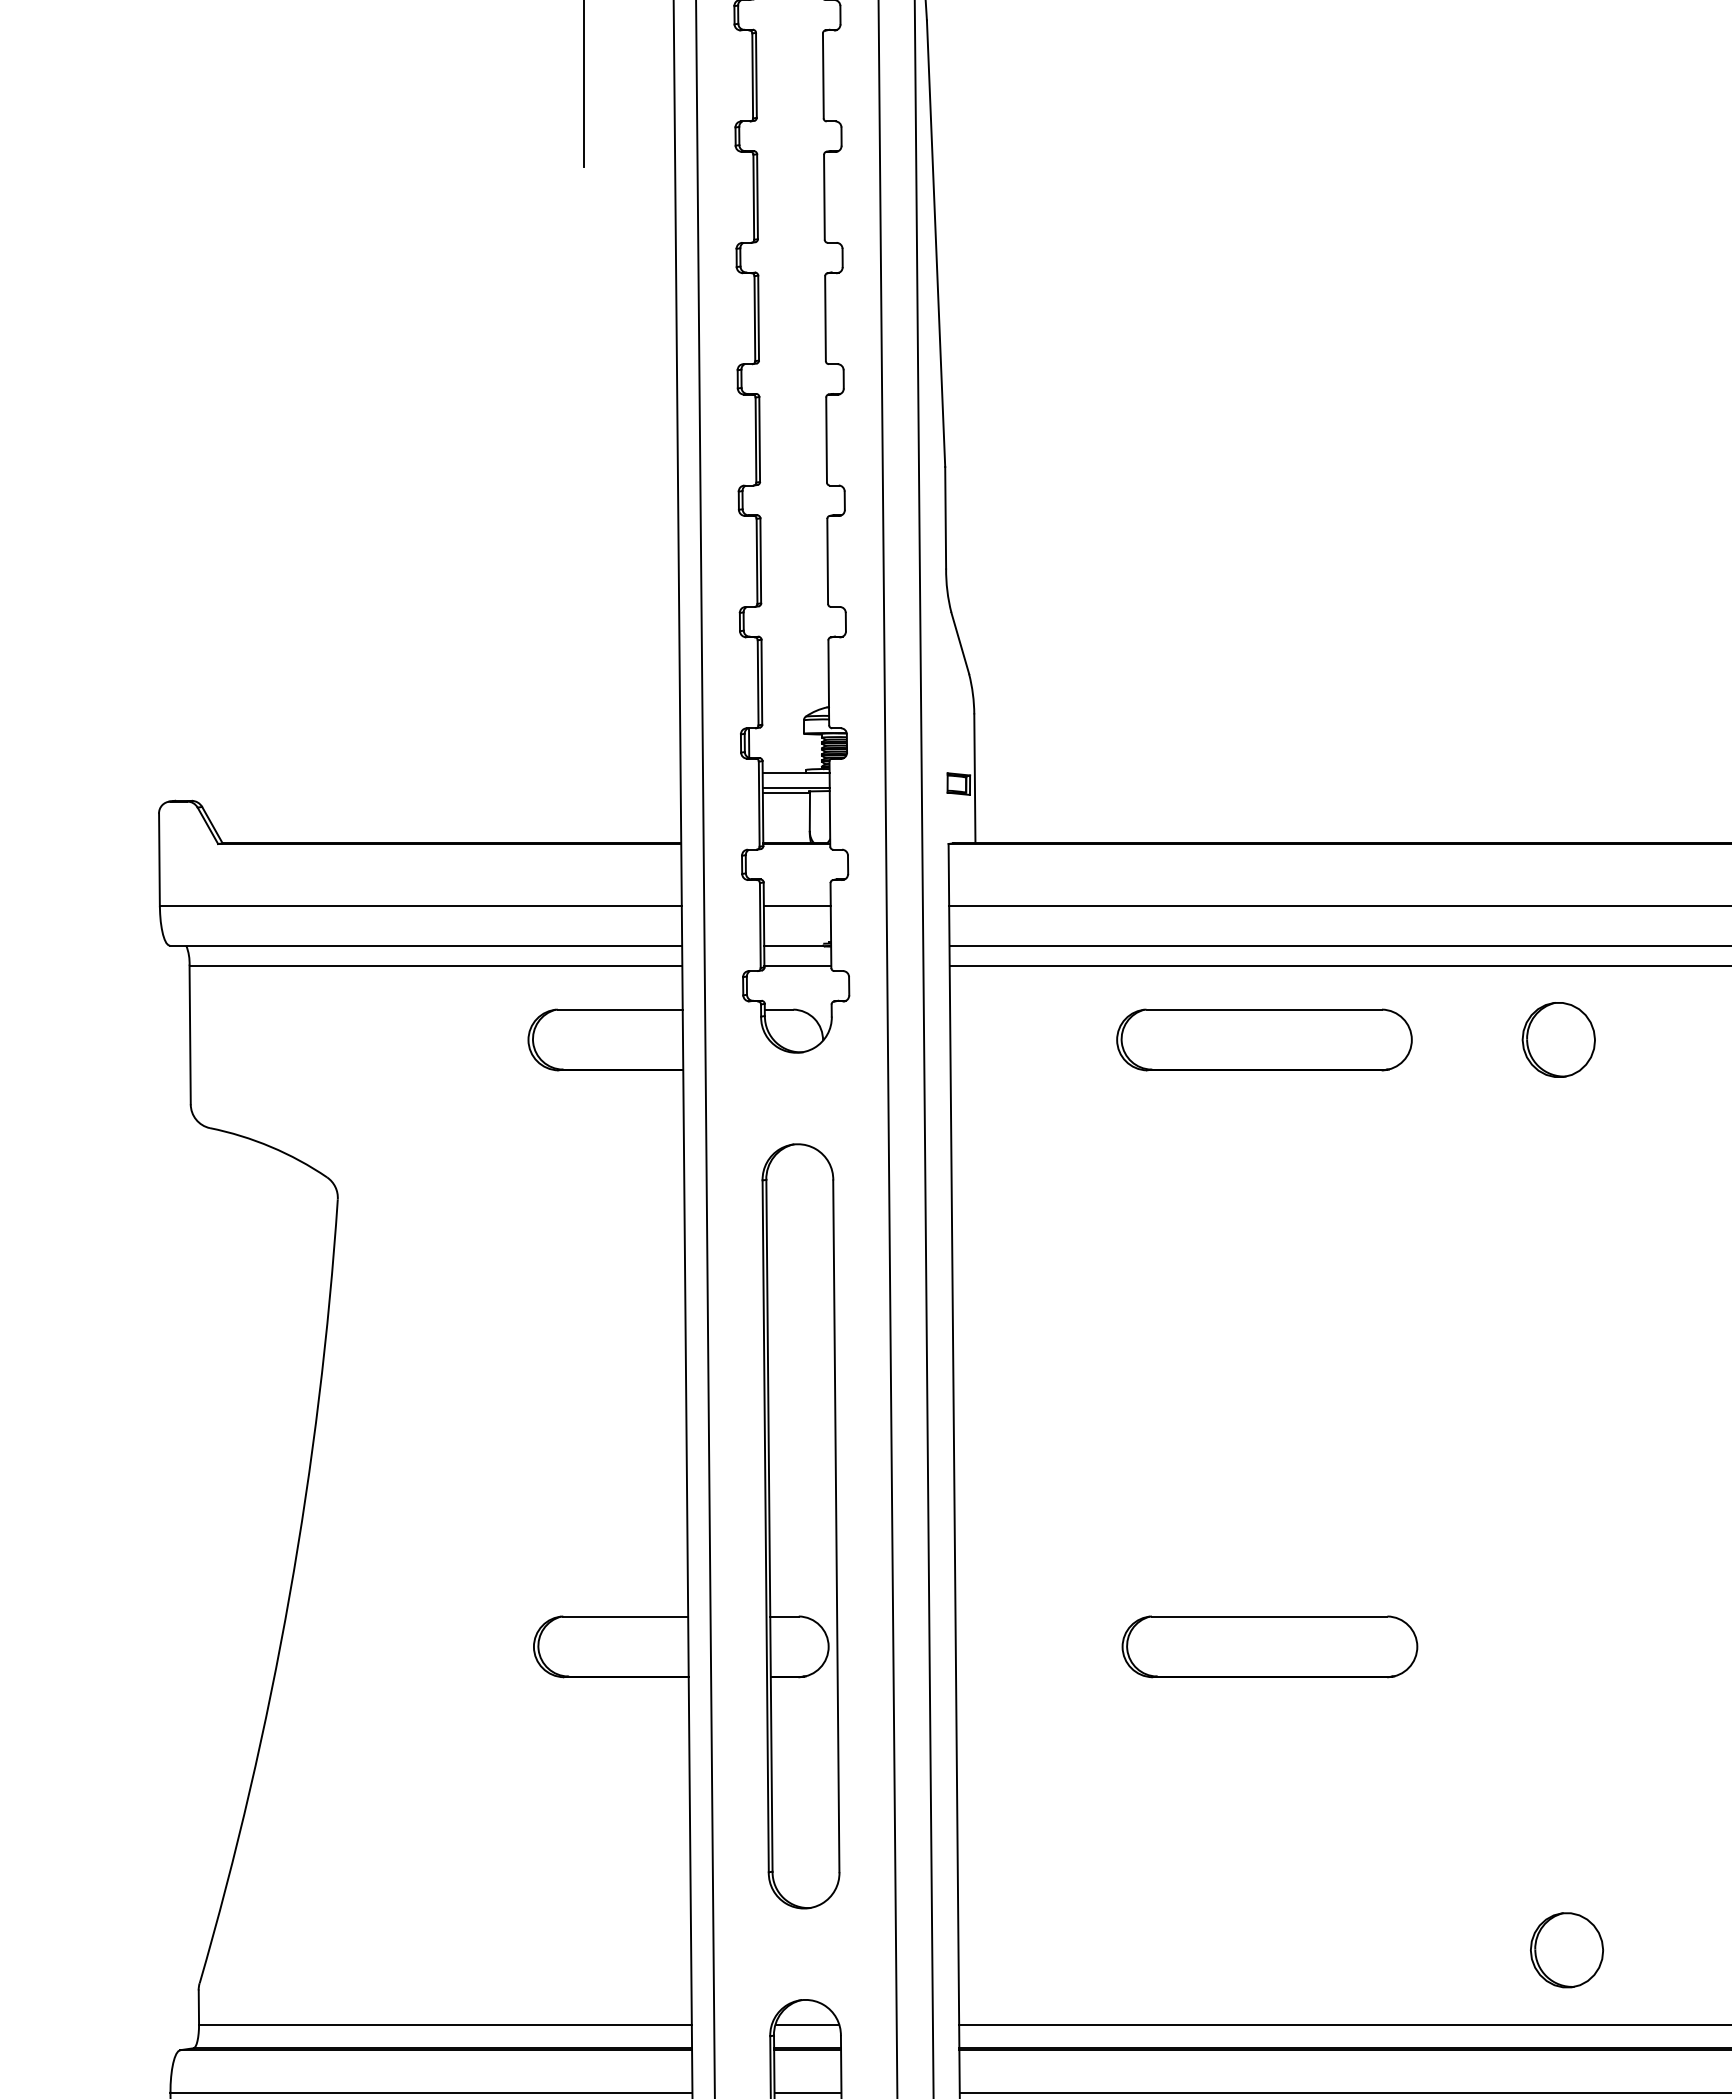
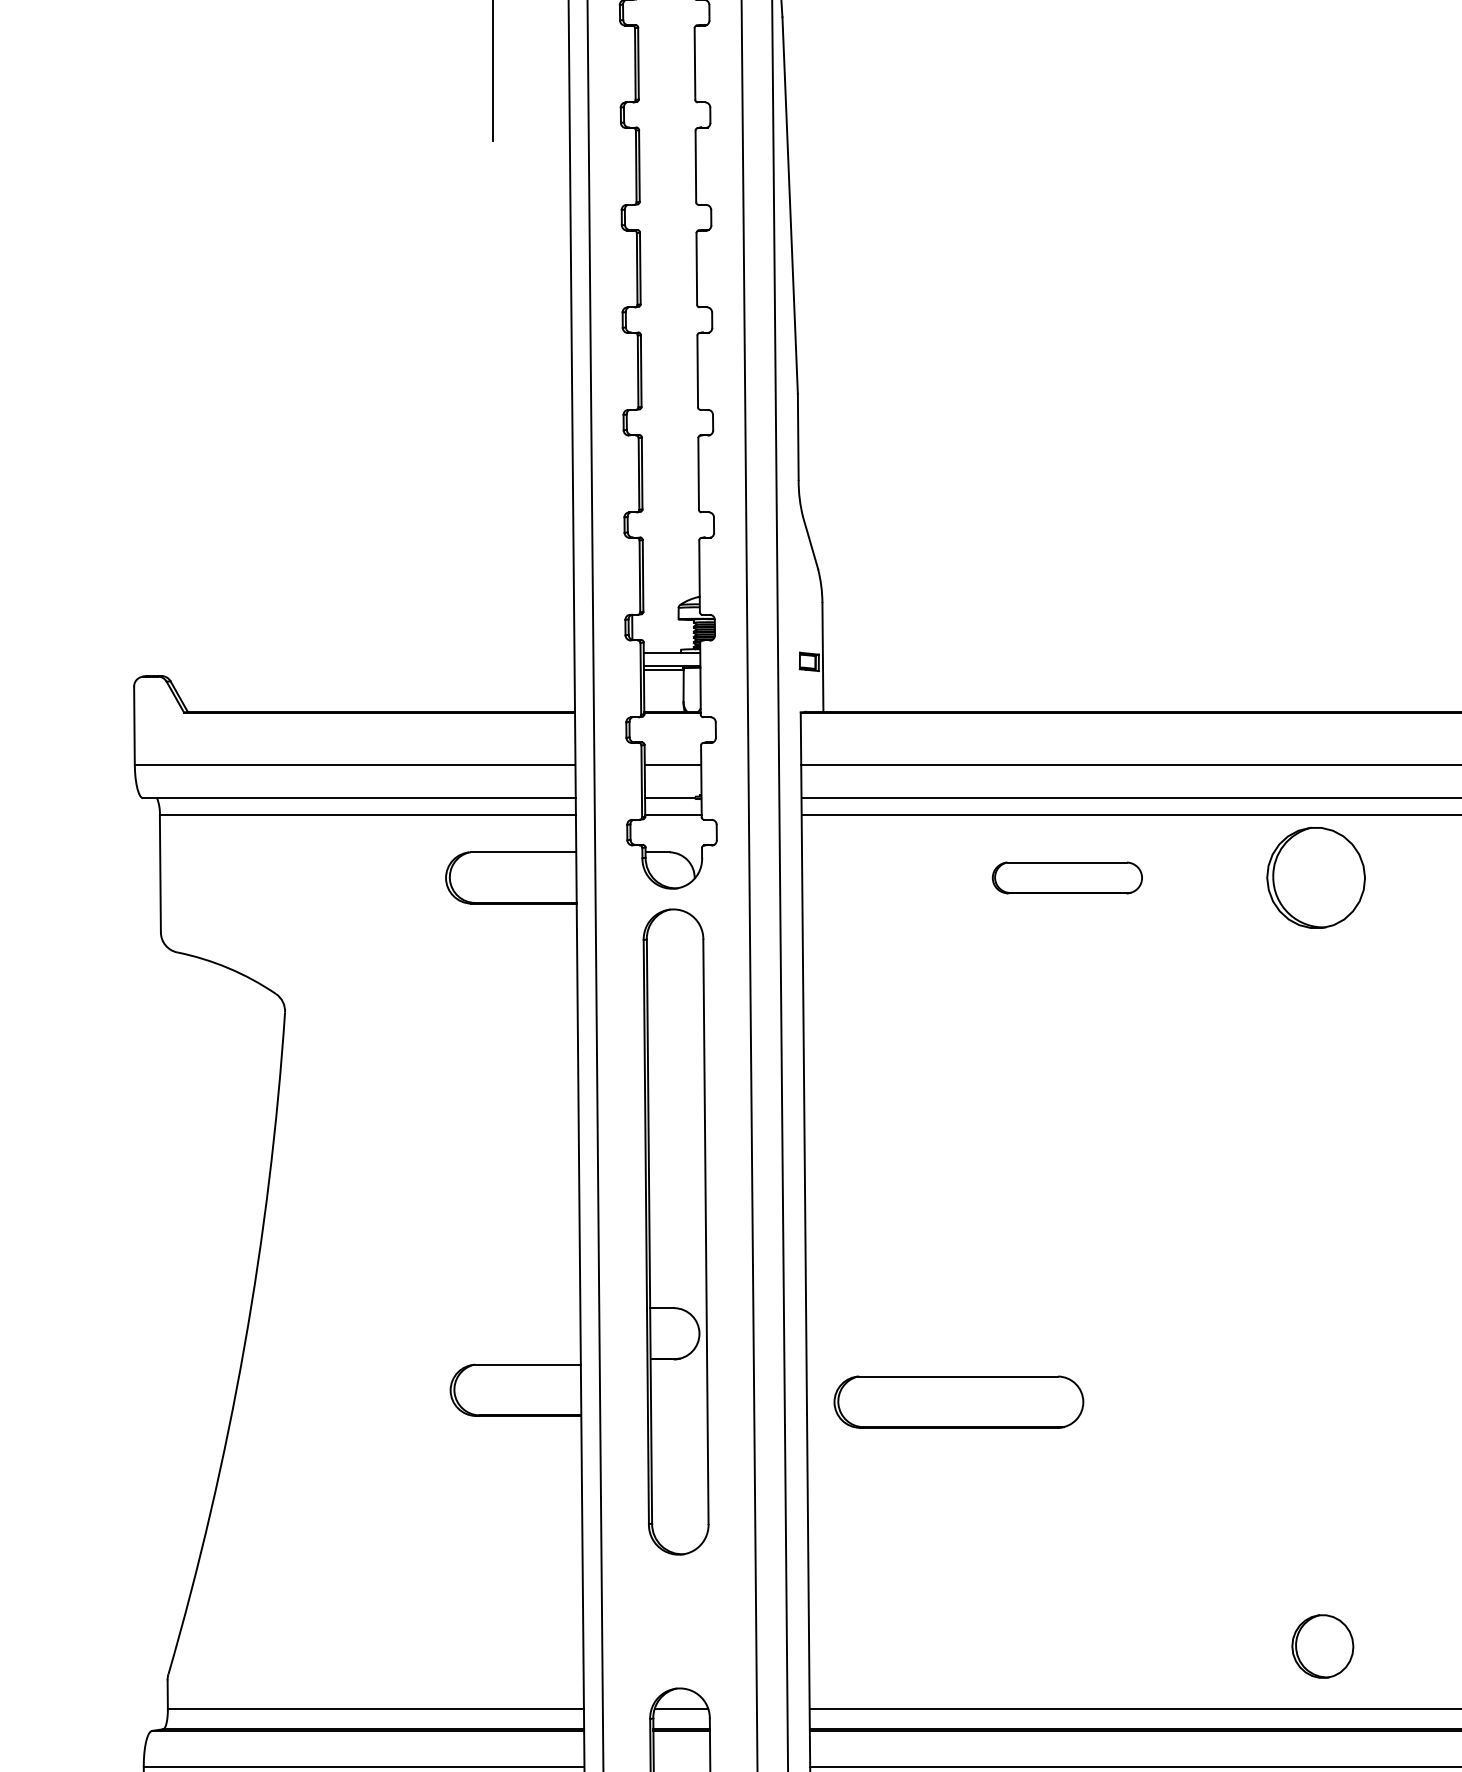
part: (1264, 1039) -> (1067, 877), size x0.6
part: (1558, 1039) -> (1315, 877), size x1.6
part: (800, 1526) -> (675, 1232), moved
part: (1269, 1646) -> (958, 1401), moved
line: (807, 2092) -> (681, 1766), removed

